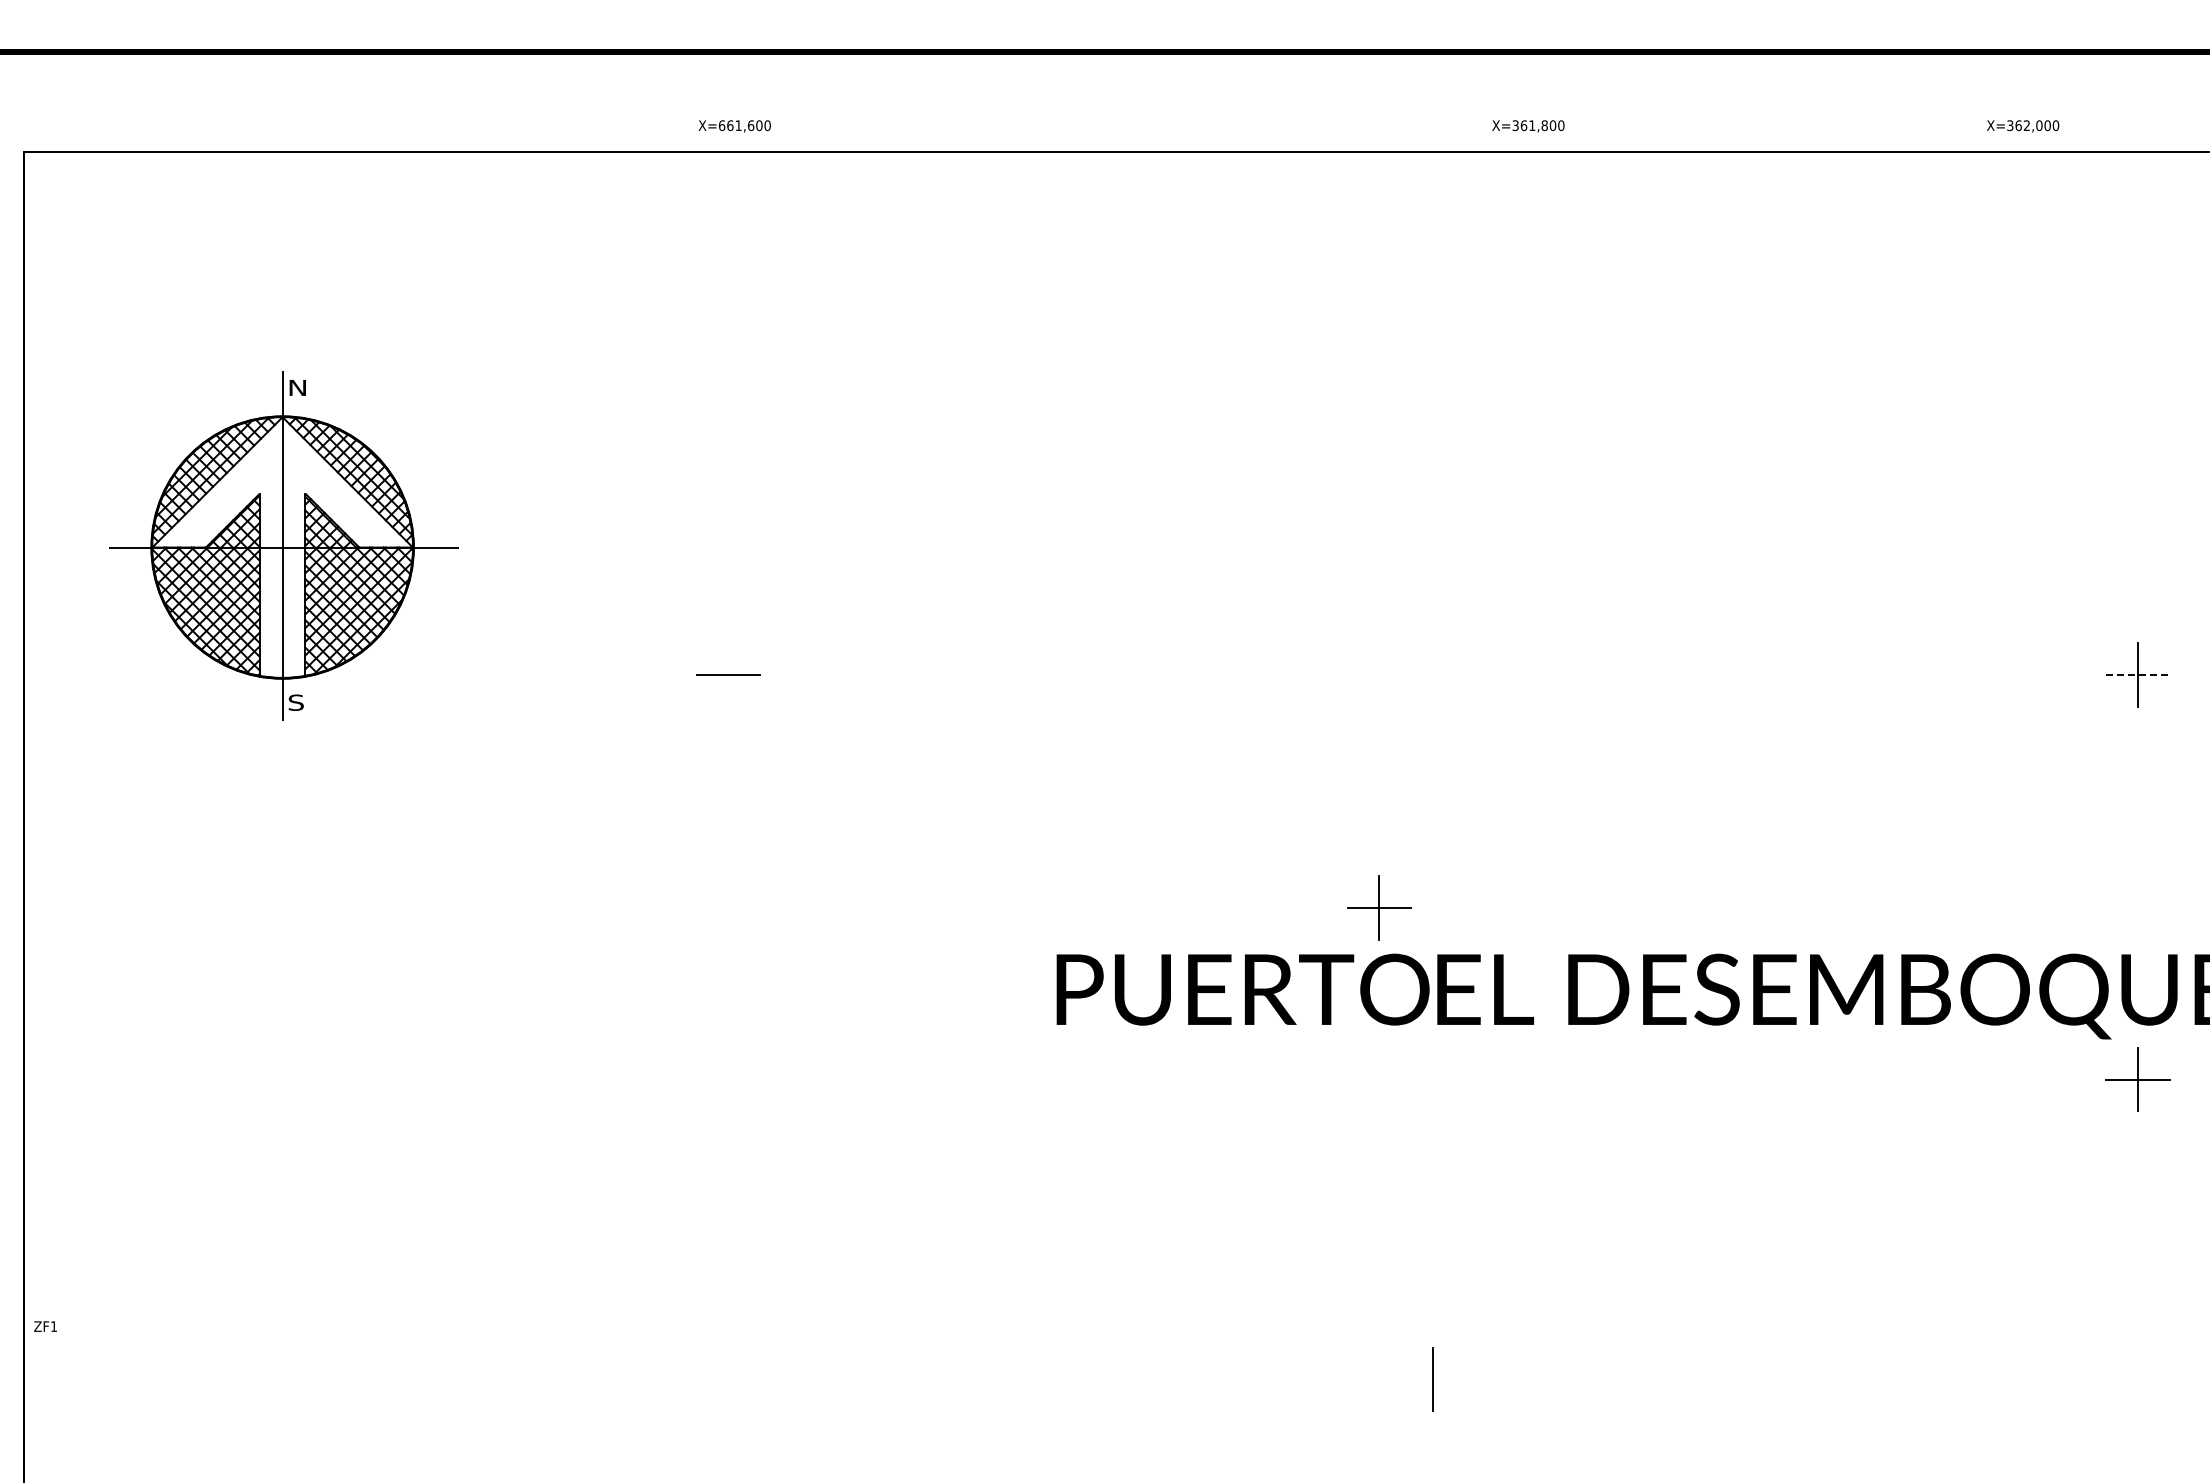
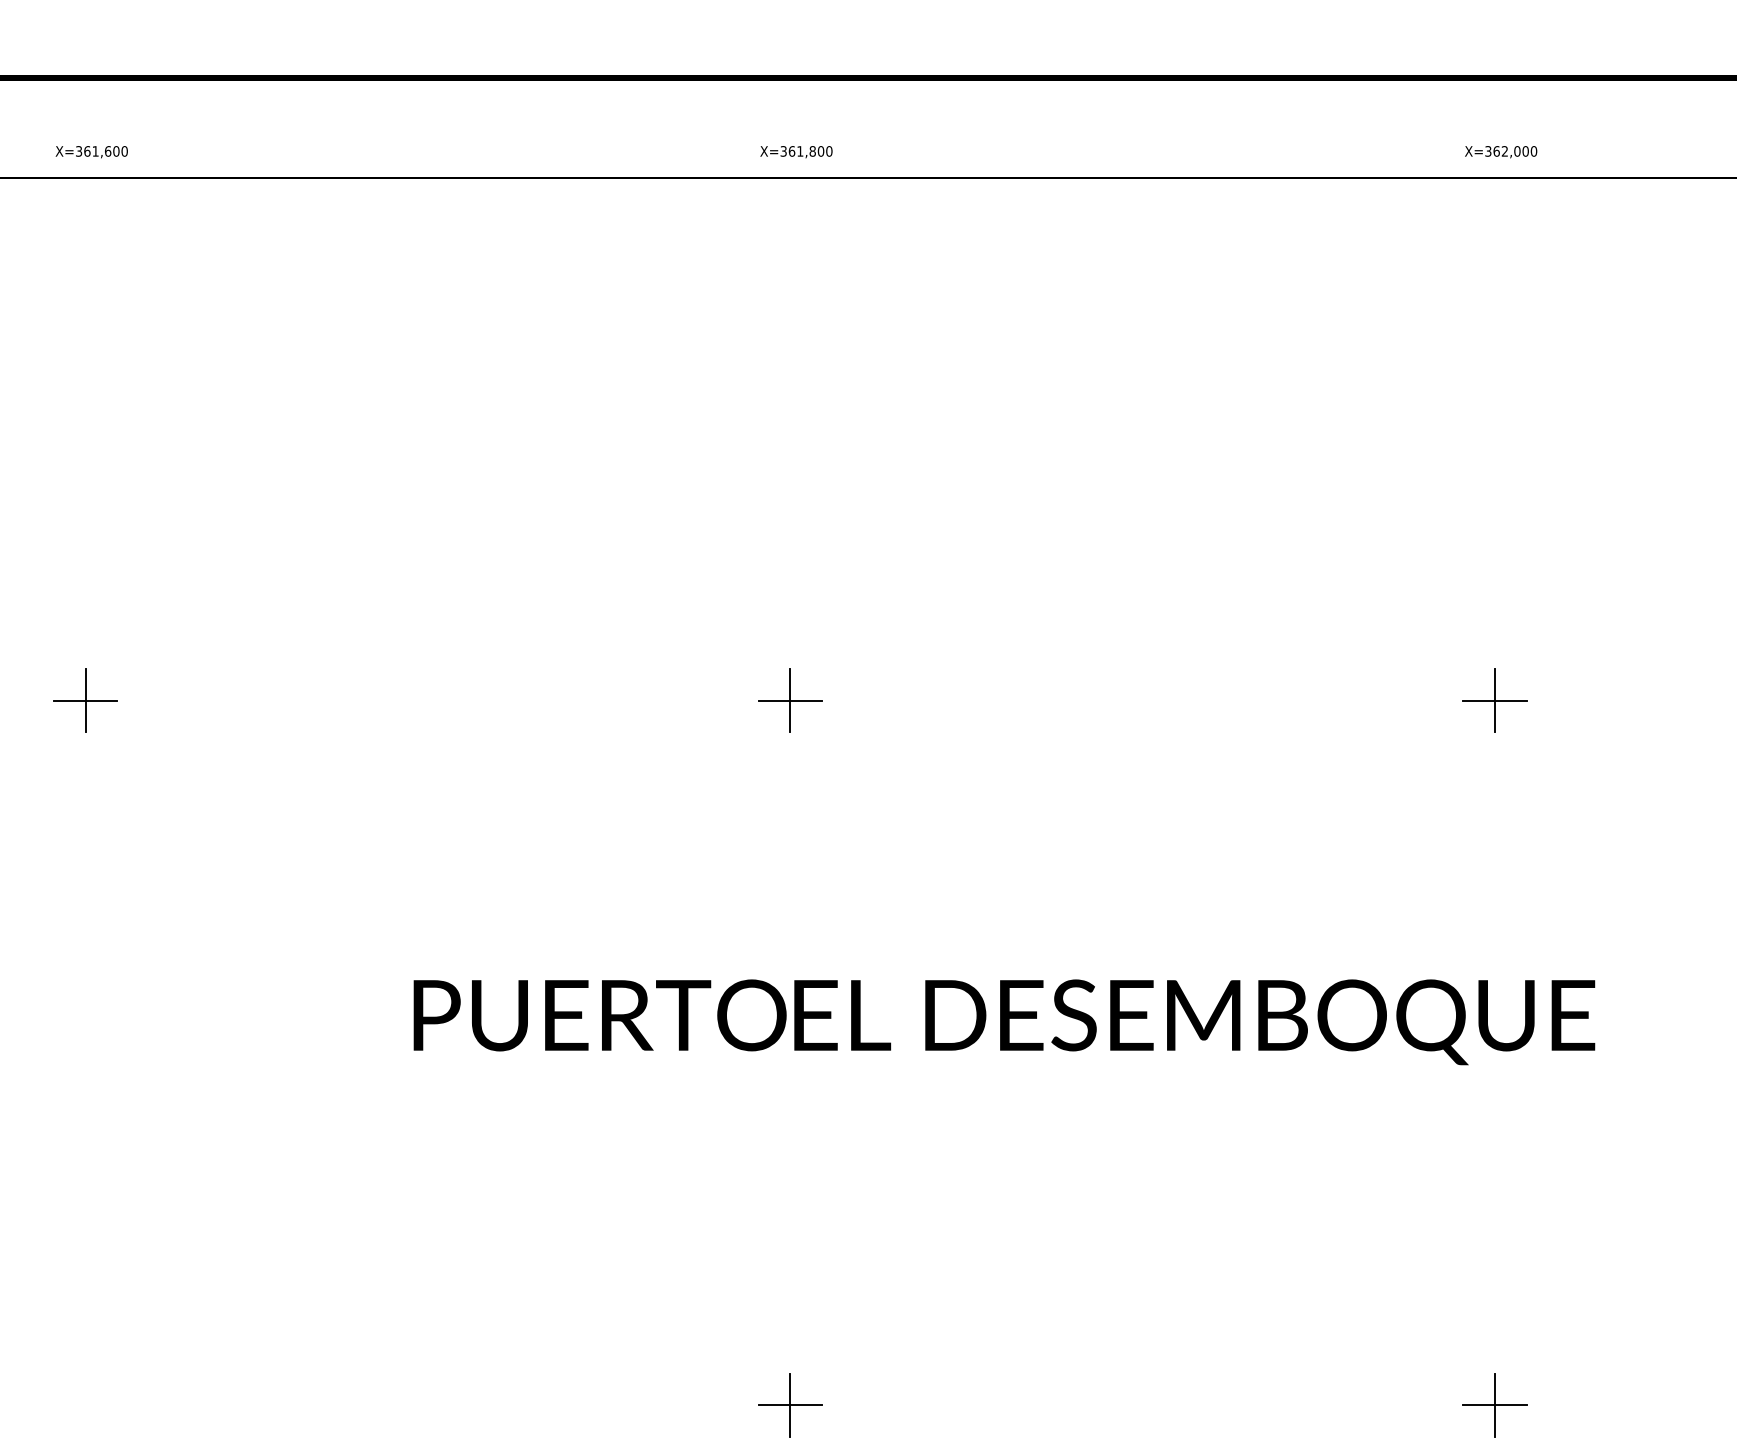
text: (721, 125) -> (78, 151), X=661,600 -> X=361,600
text: (1528, 126) -> (796, 152), moved
text: (2023, 126) -> (1501, 152), moved
line: (728, 674) -> (85, 700), added
line: (2138, 674) -> (1495, 700), dashed -> solid
part: (1379, 907) -> (790, 700), moved
part: (2137, 1079) -> (1494, 1405), moved
line: (1433, 1379) -> (790, 1405), added

